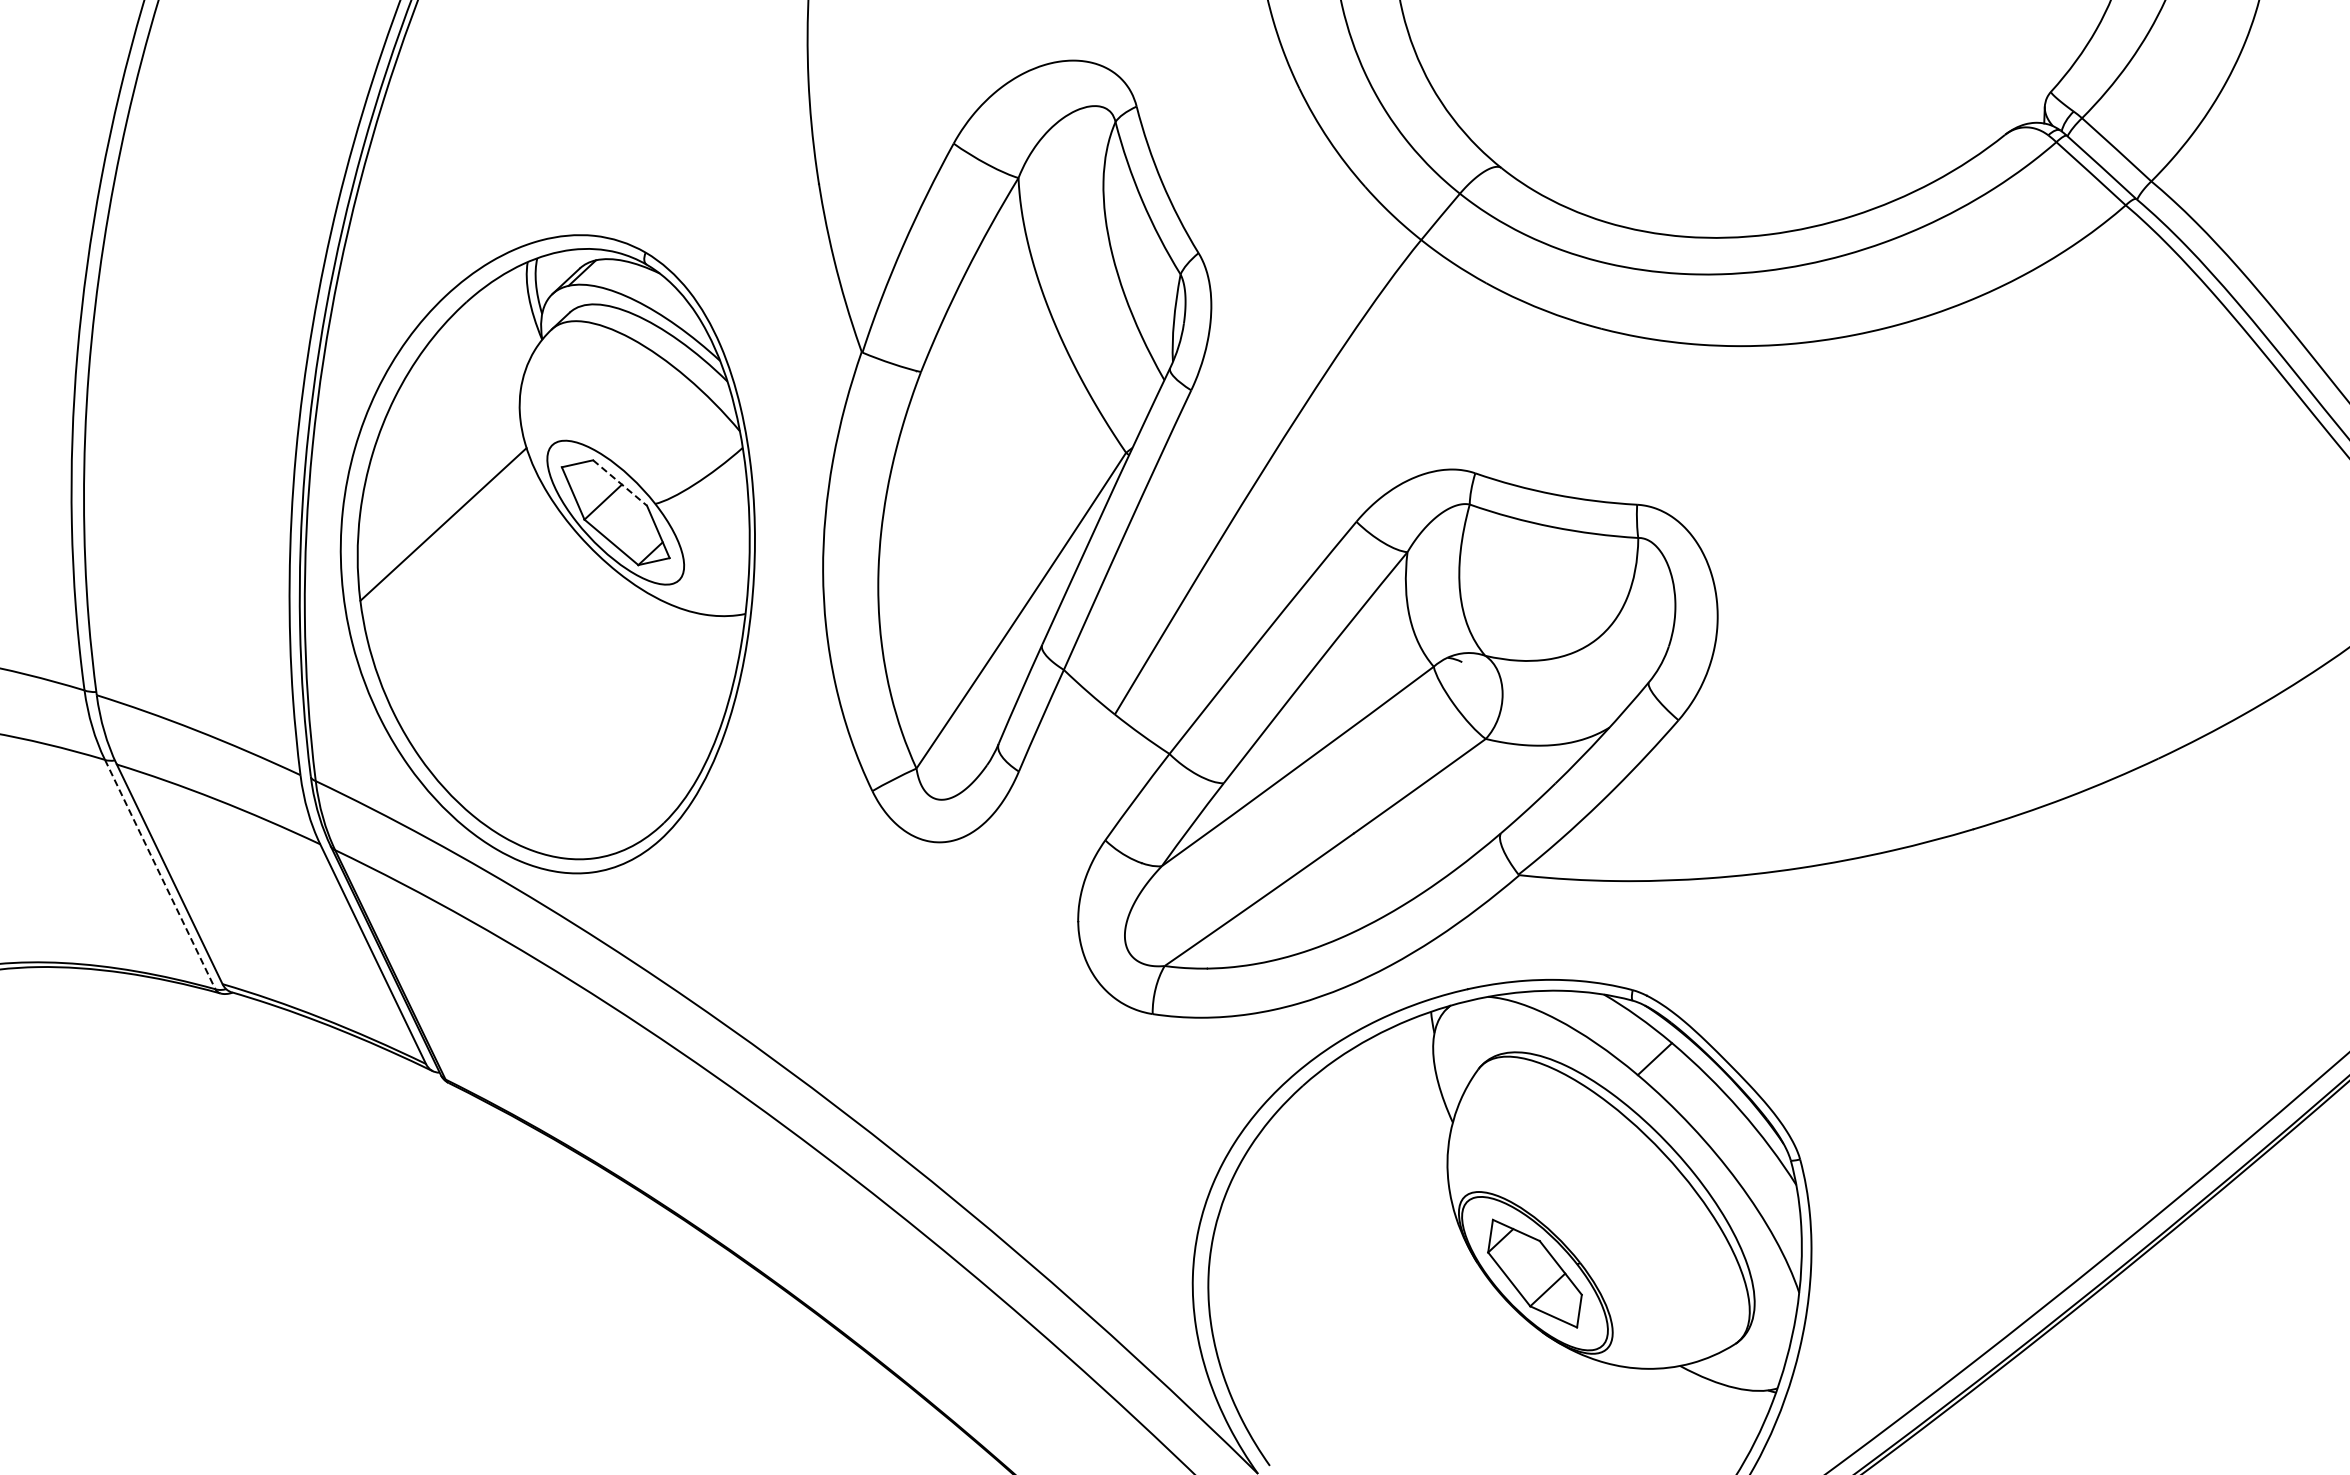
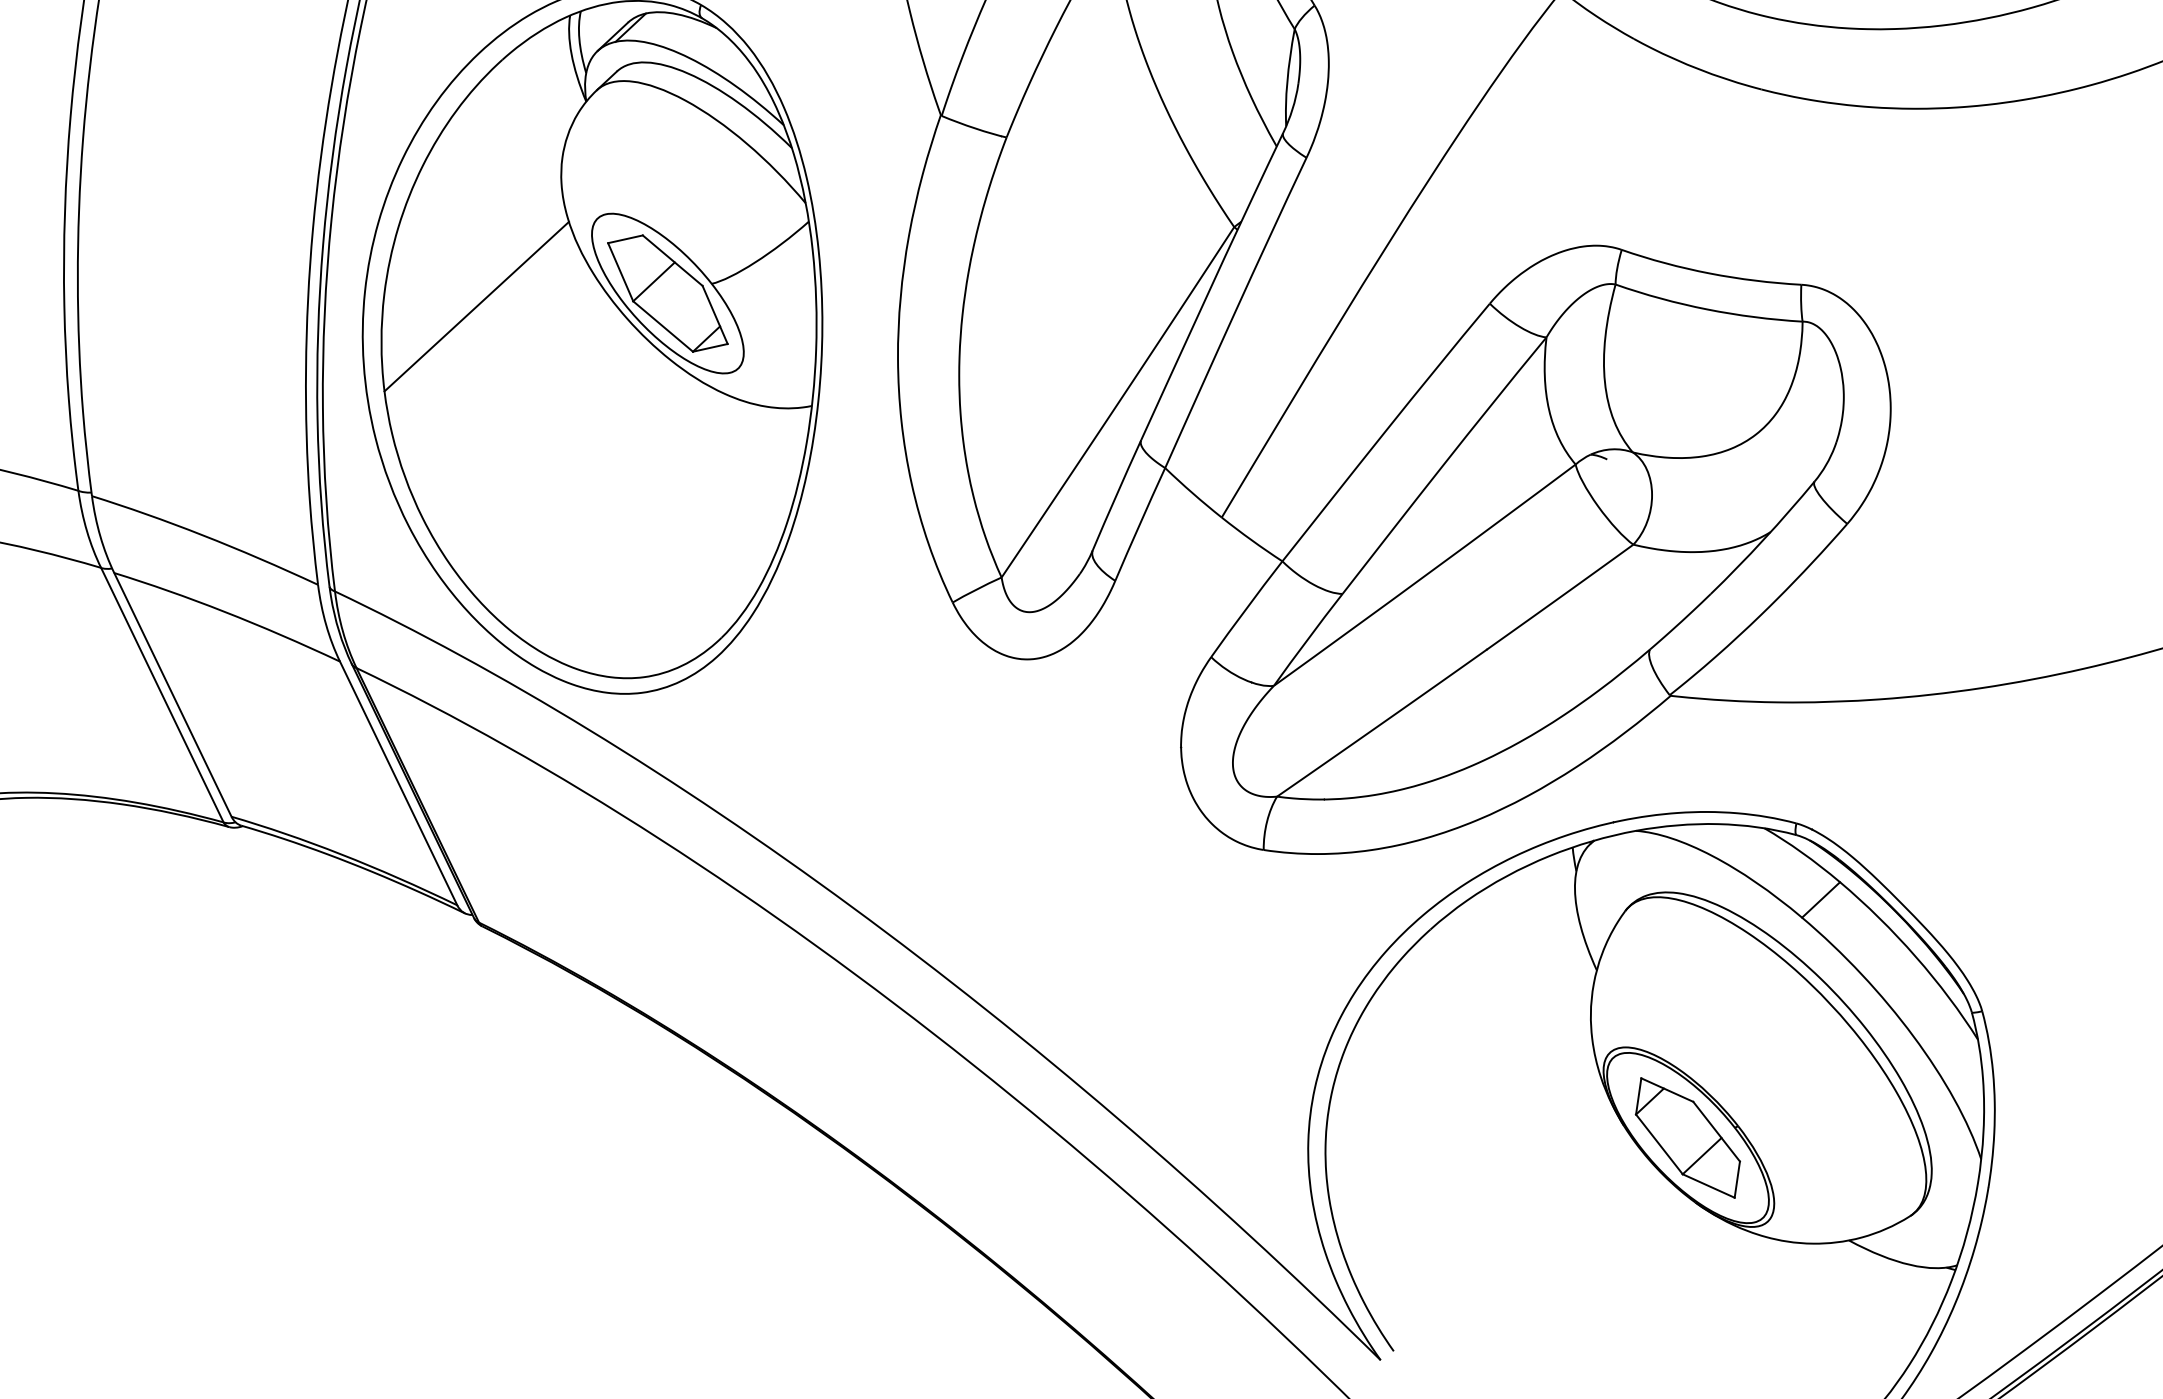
line: (620, 483) -> (673, 261), dashed -> solid
line: (160, 875) -> (162, 696), dashed -> solid

